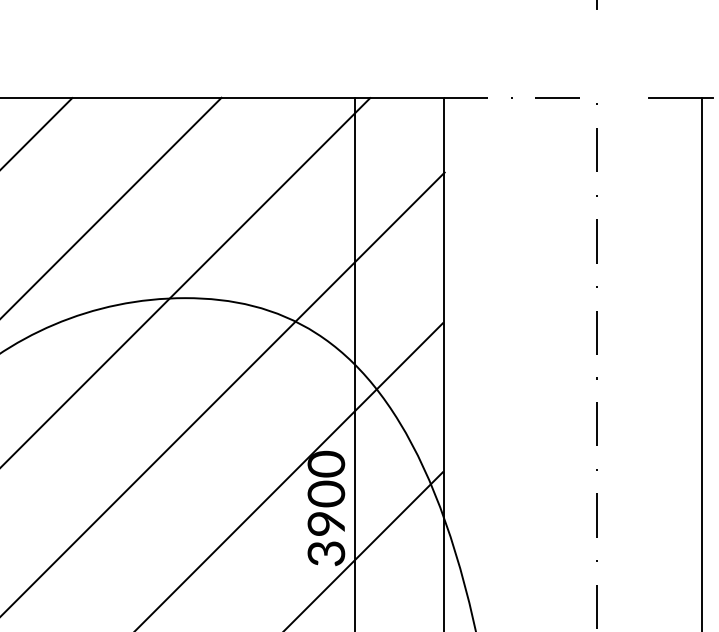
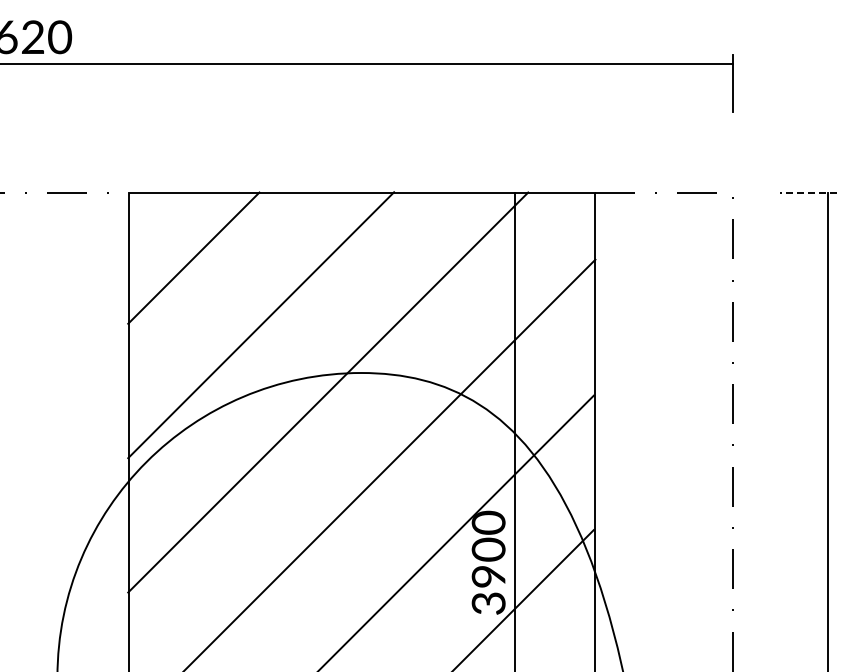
line: (680, 98) -> (808, 192), solid -> dashed

